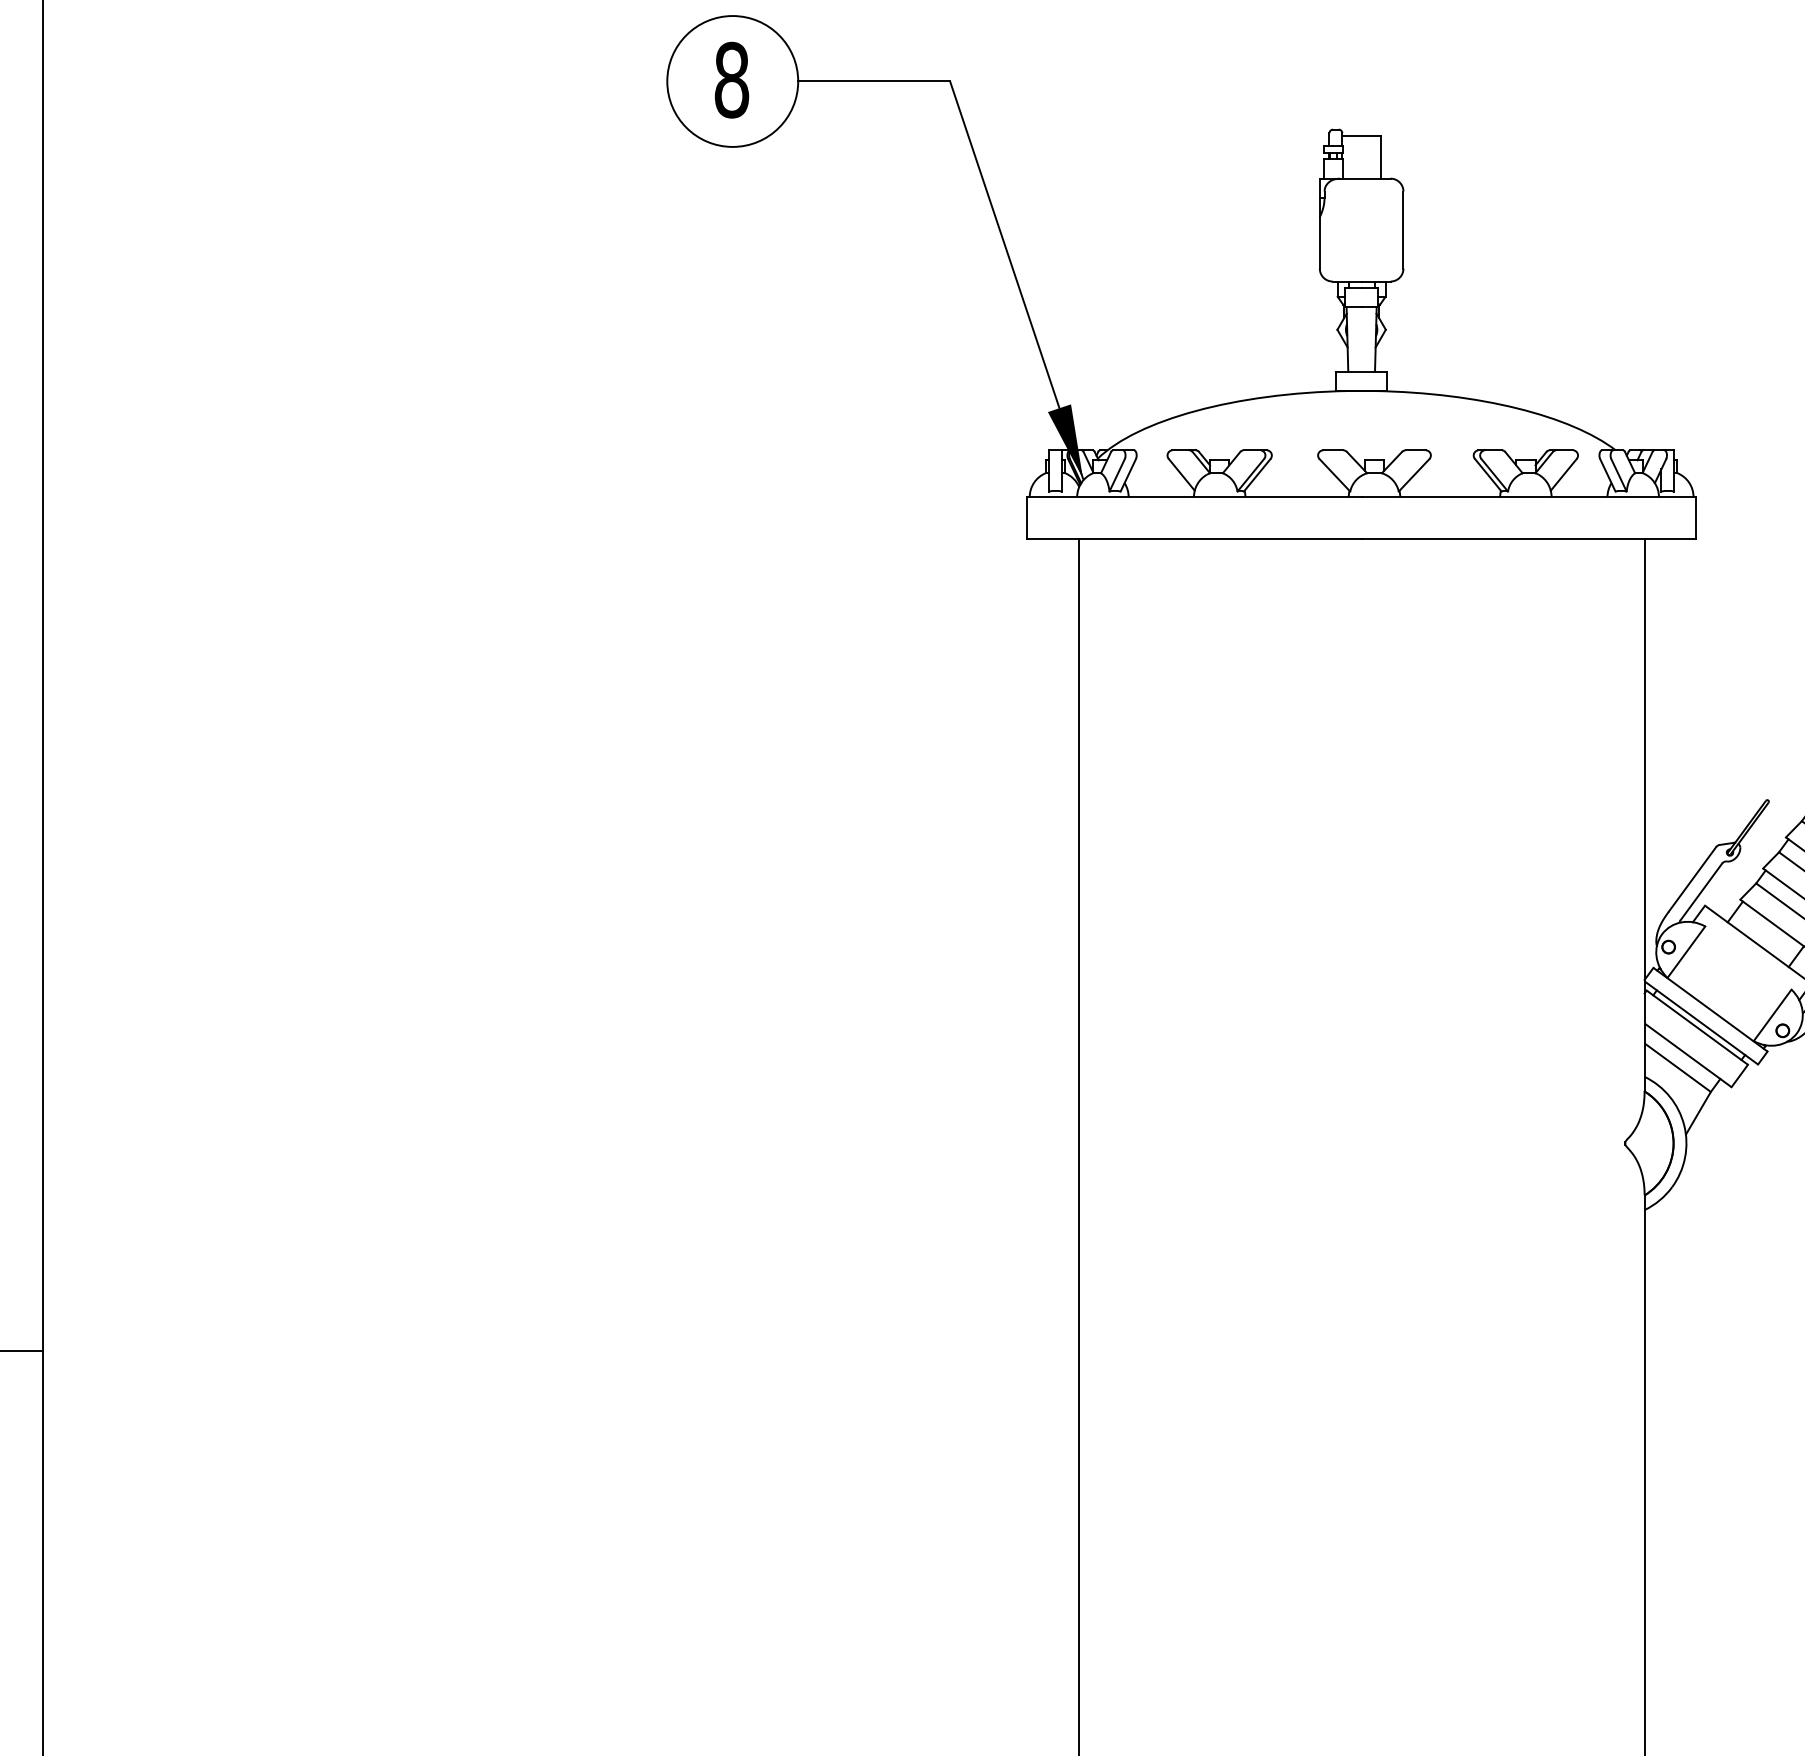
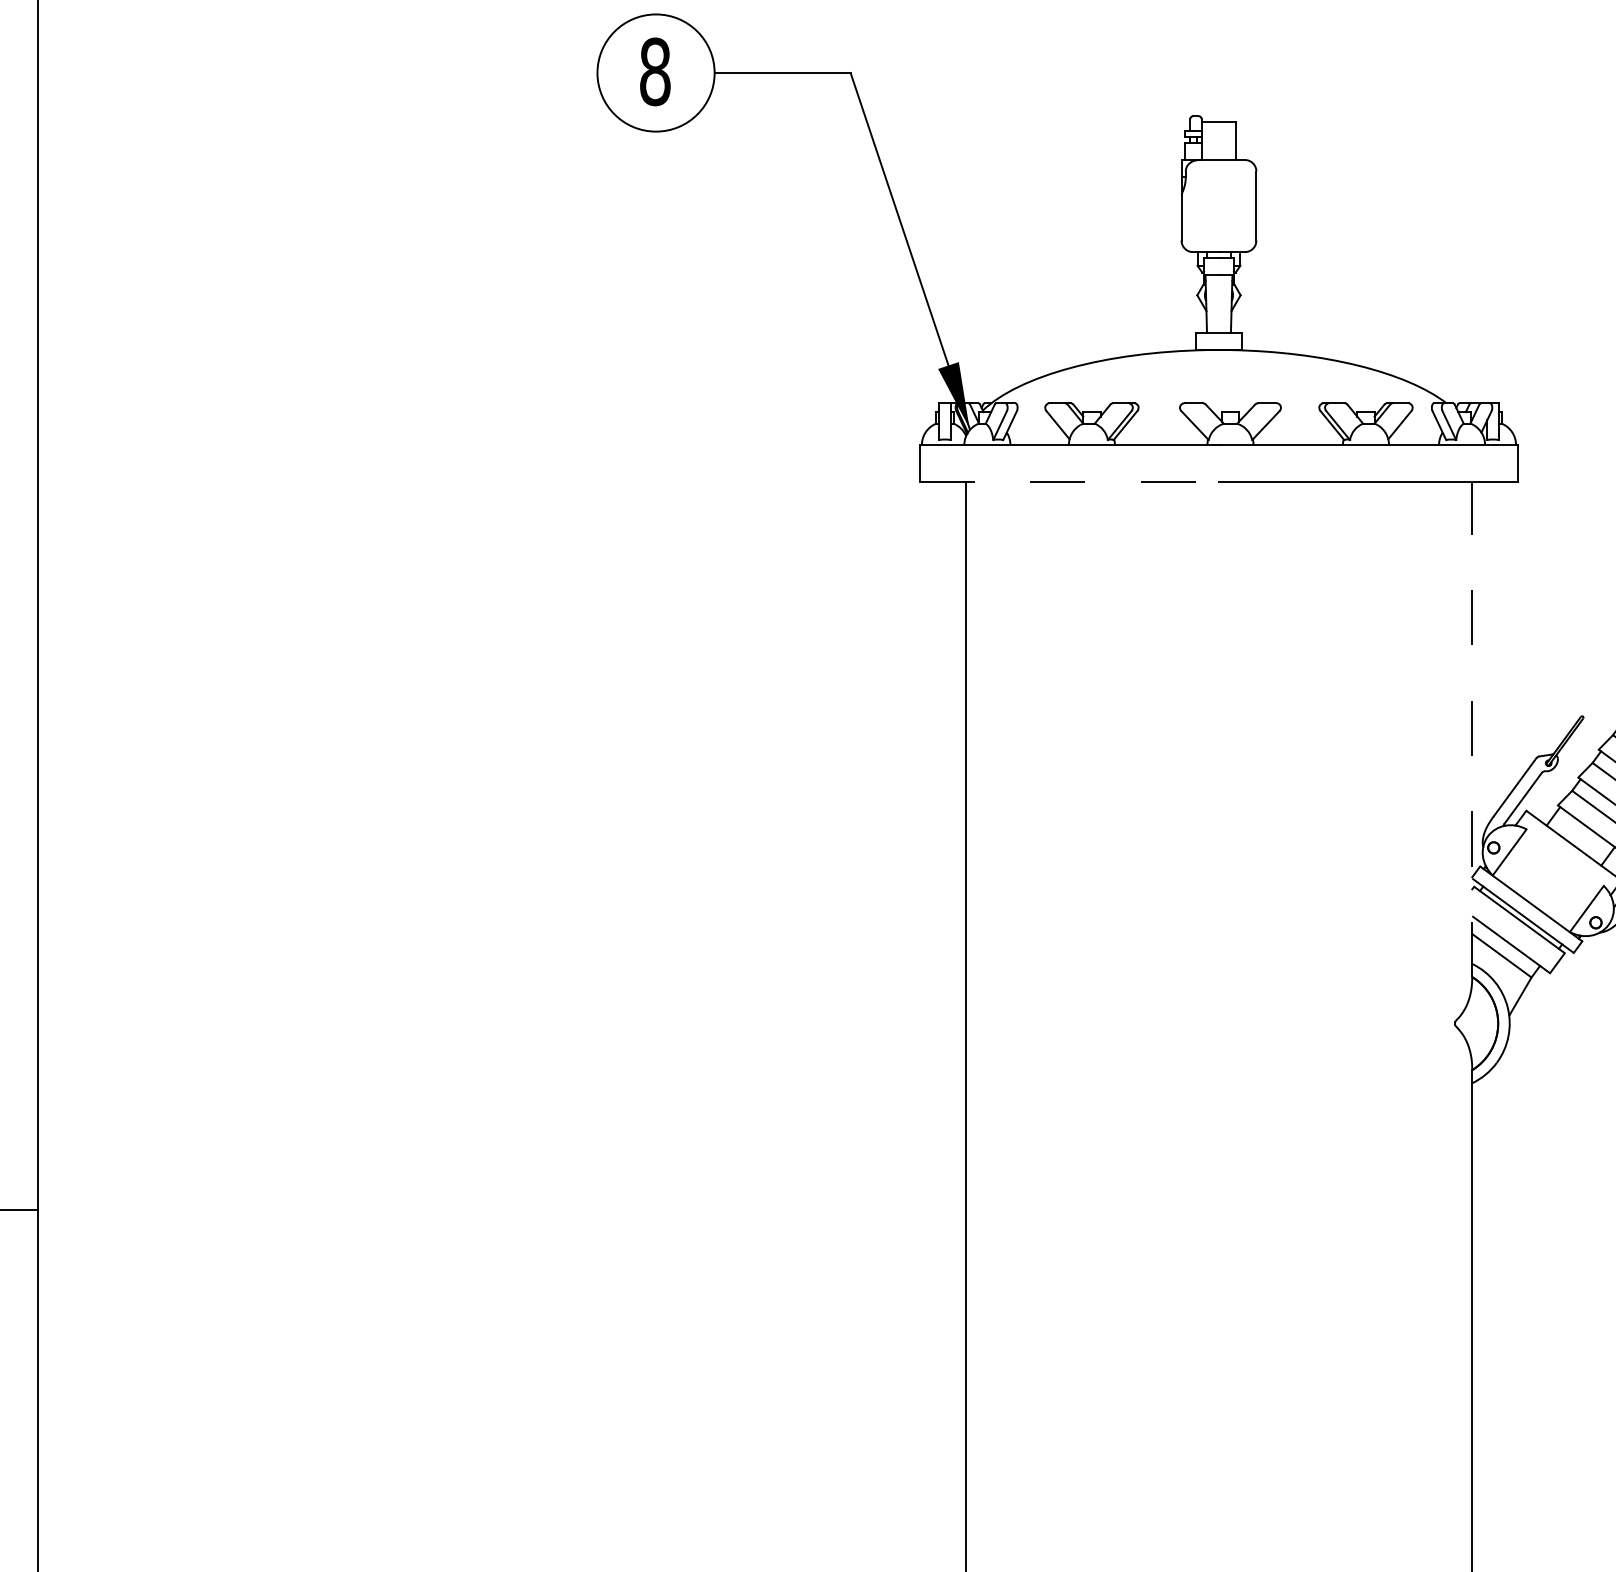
line: (1194, 538) -> (1069, 482), solid -> dashed
line: (1644, 814) -> (1472, 729), solid -> dashed

